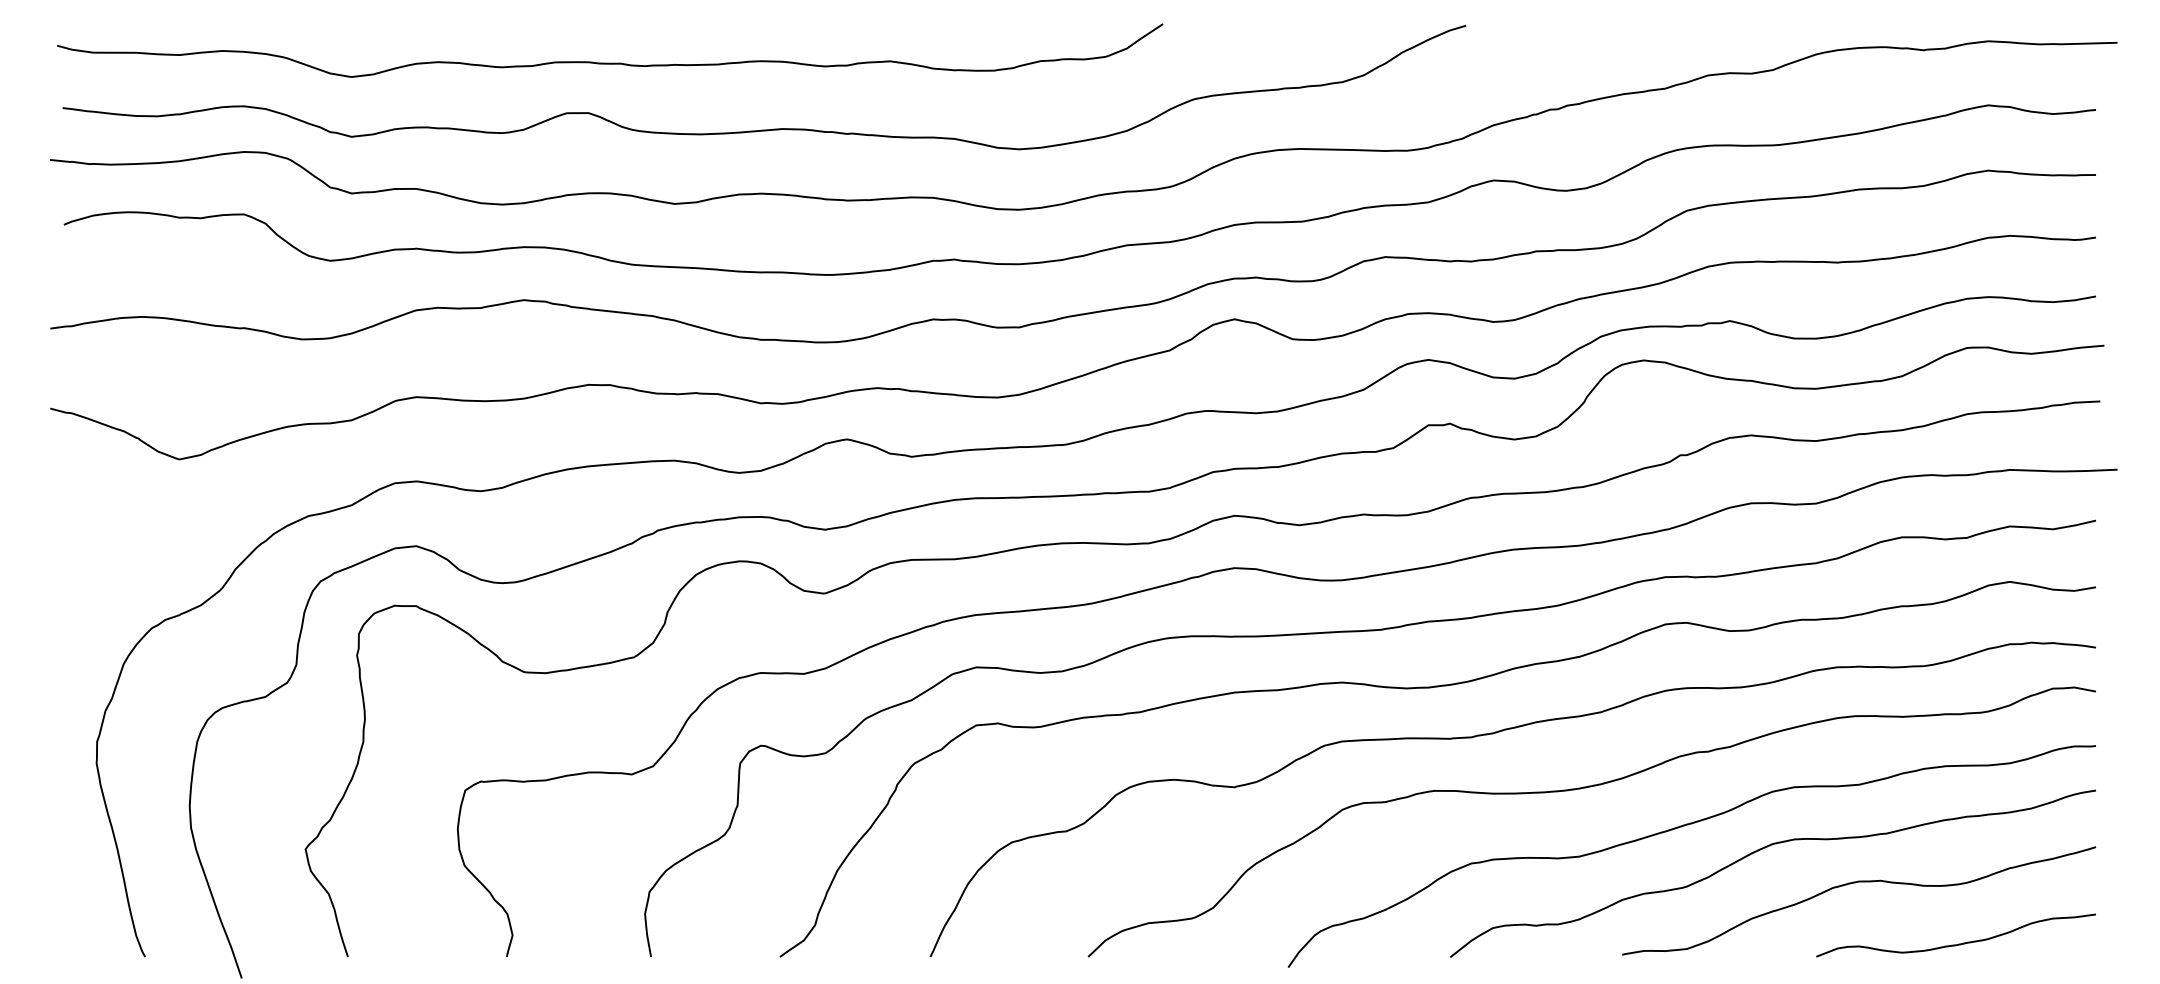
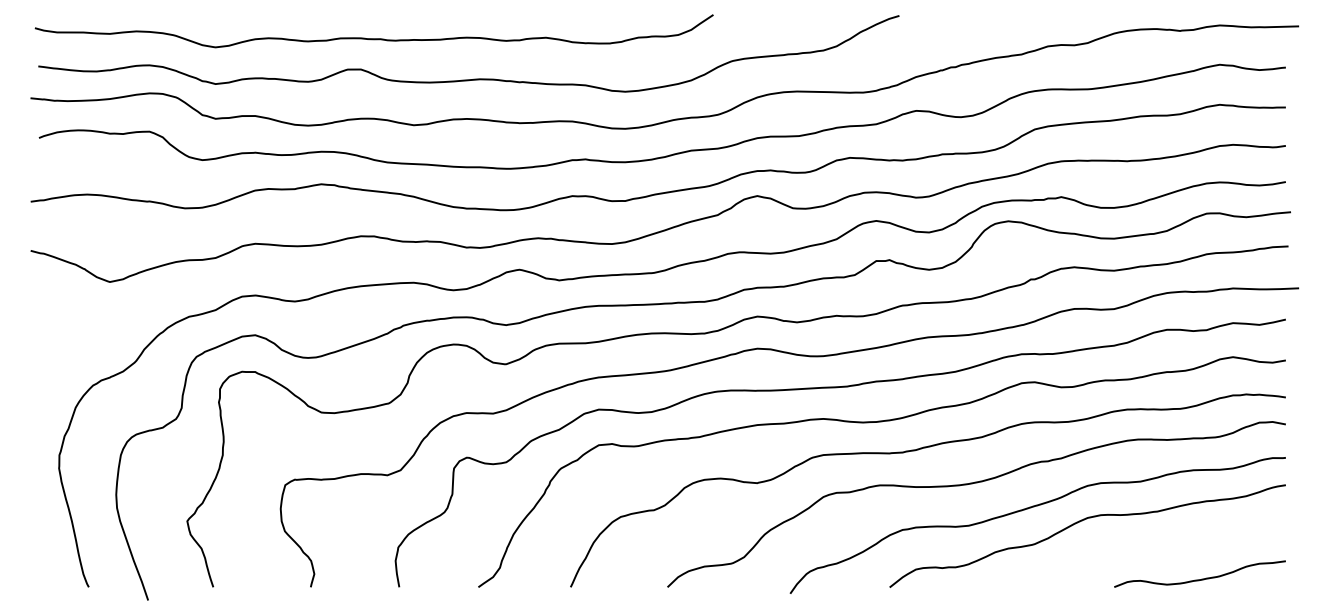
curve: (1857, 883) -> (1139, 542), removed

